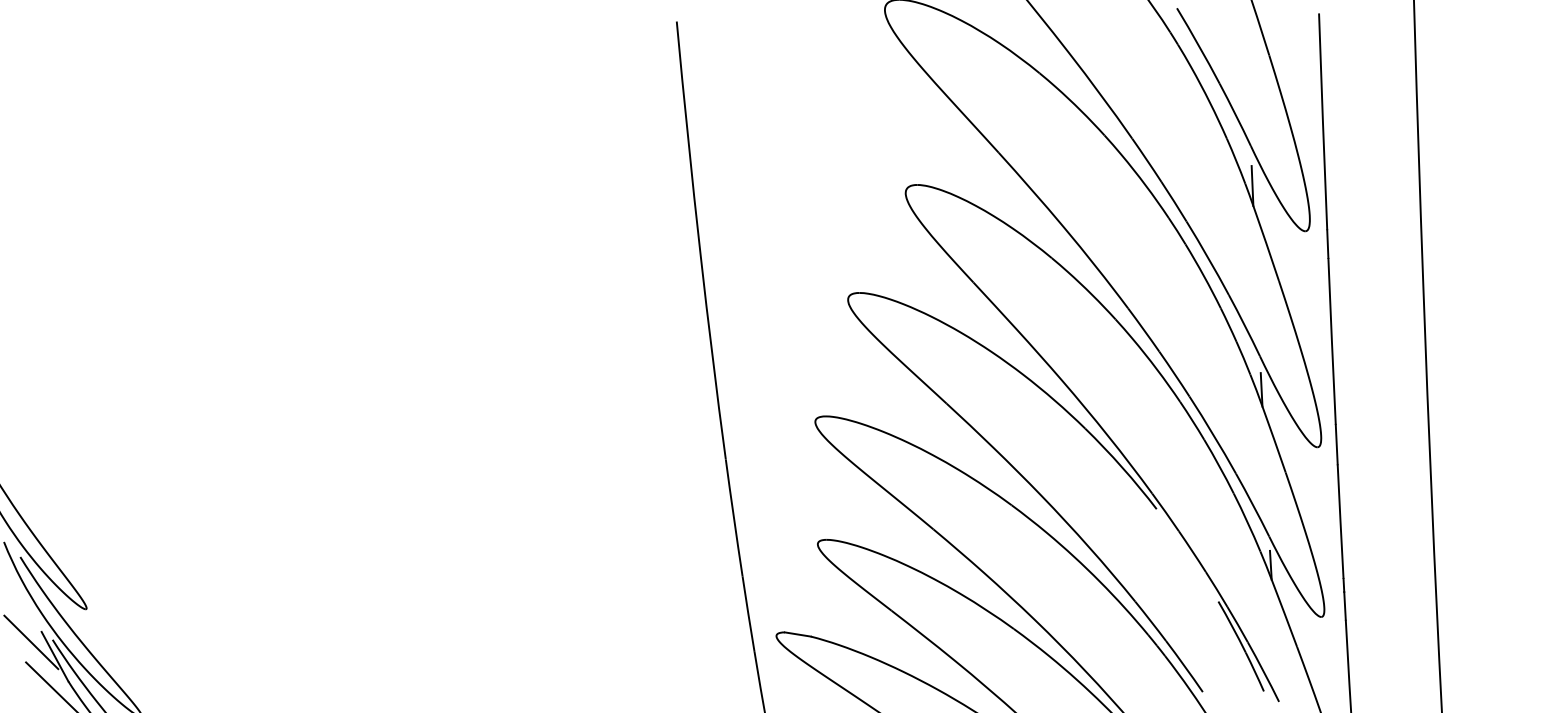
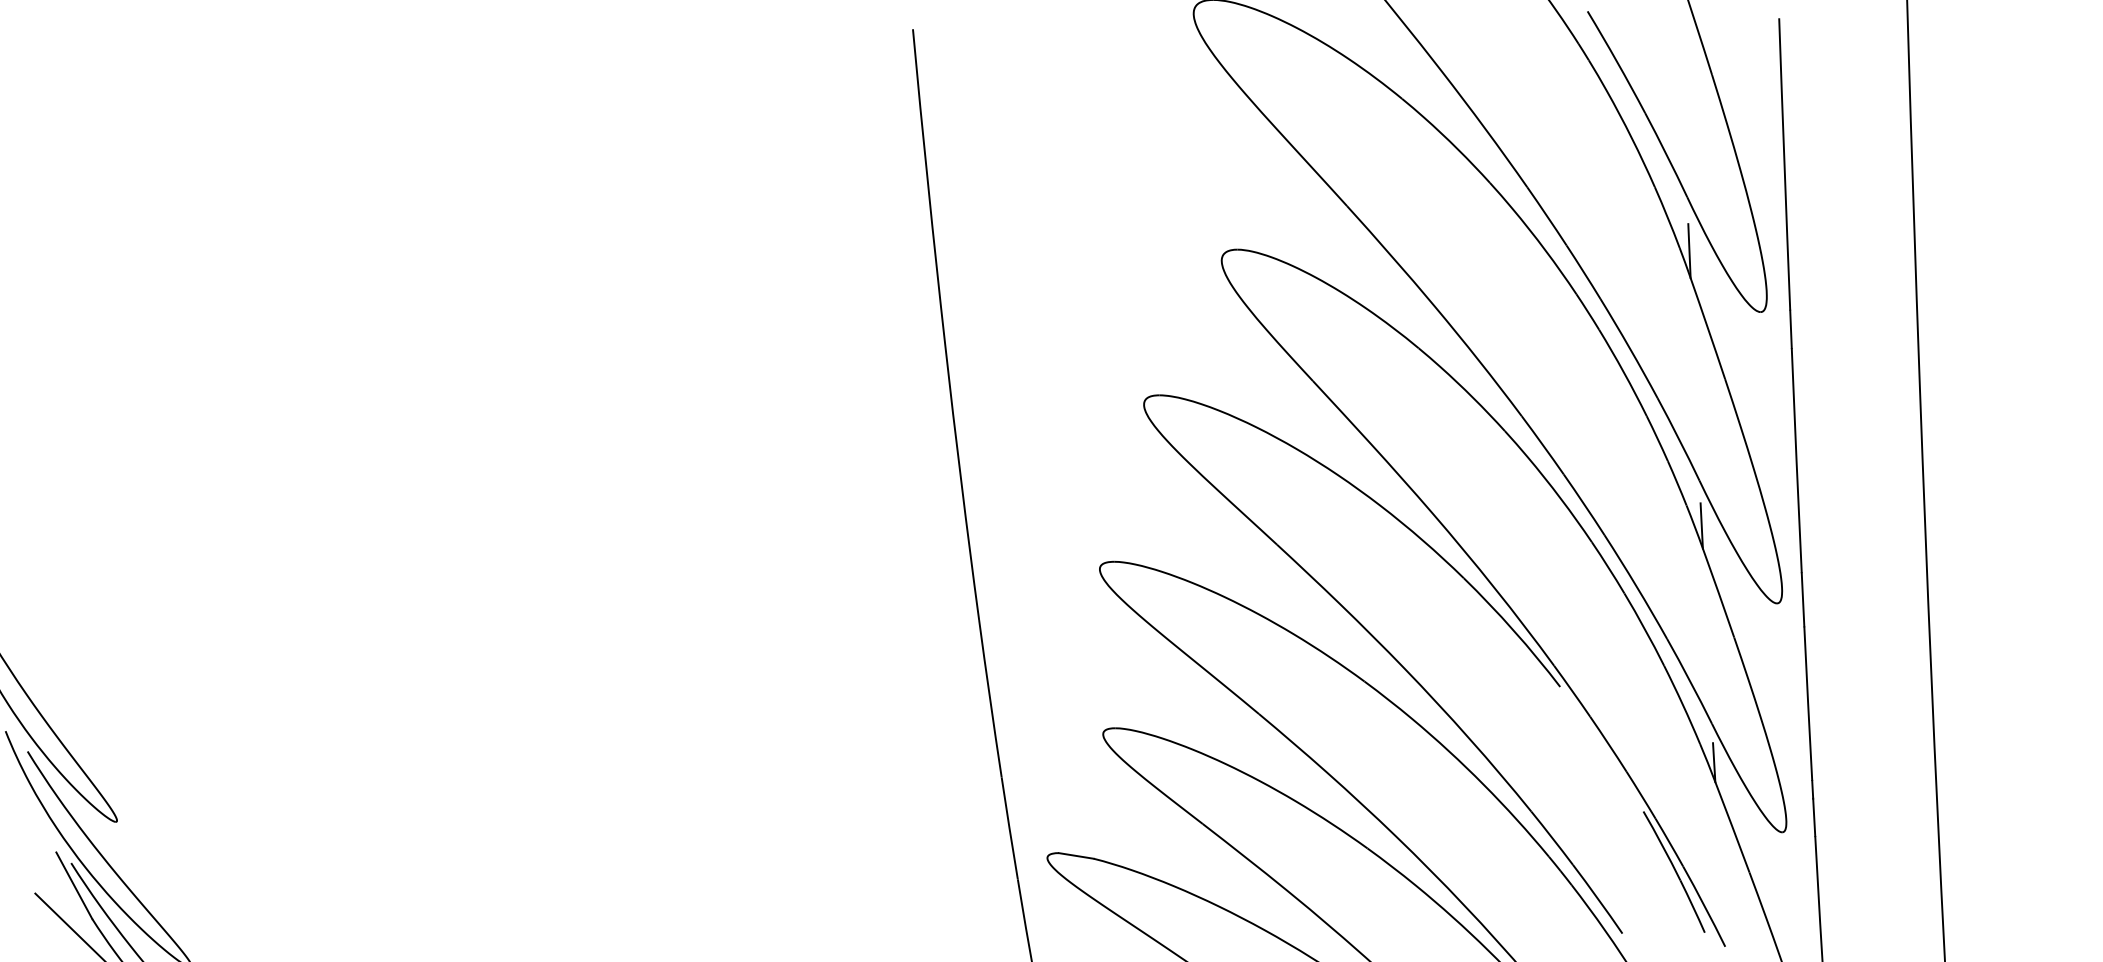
line: (31, 642) -> (42, 866), removed

